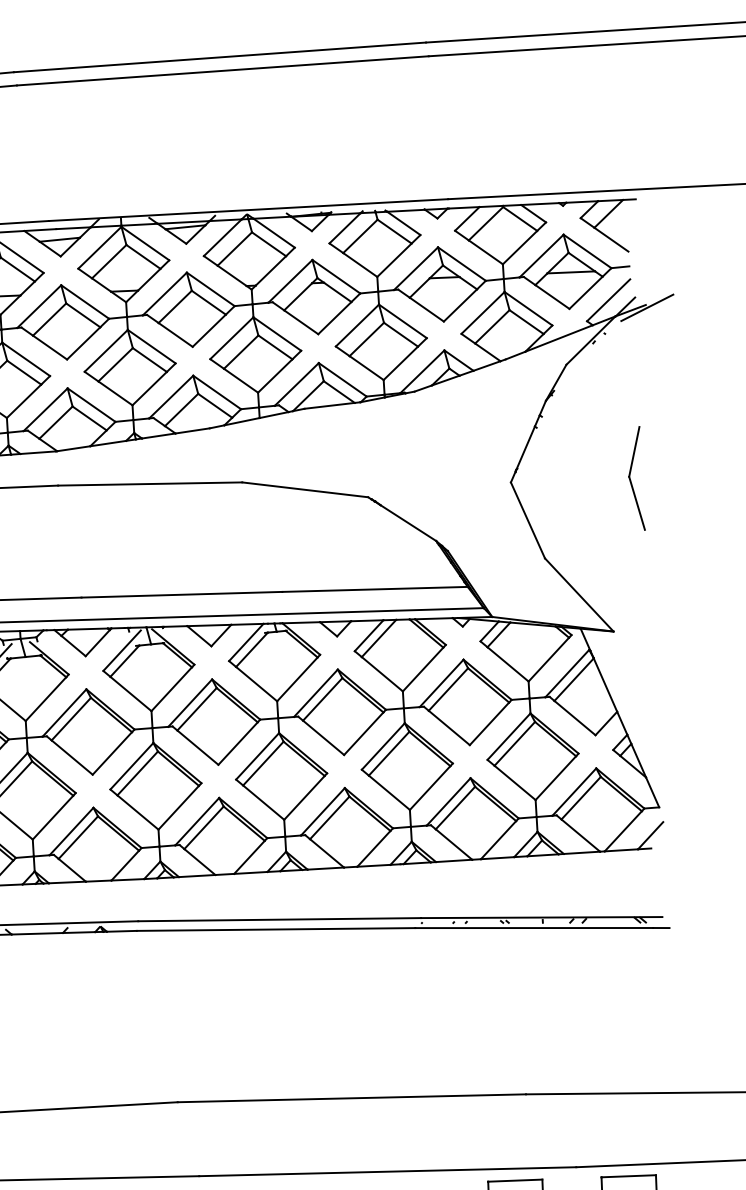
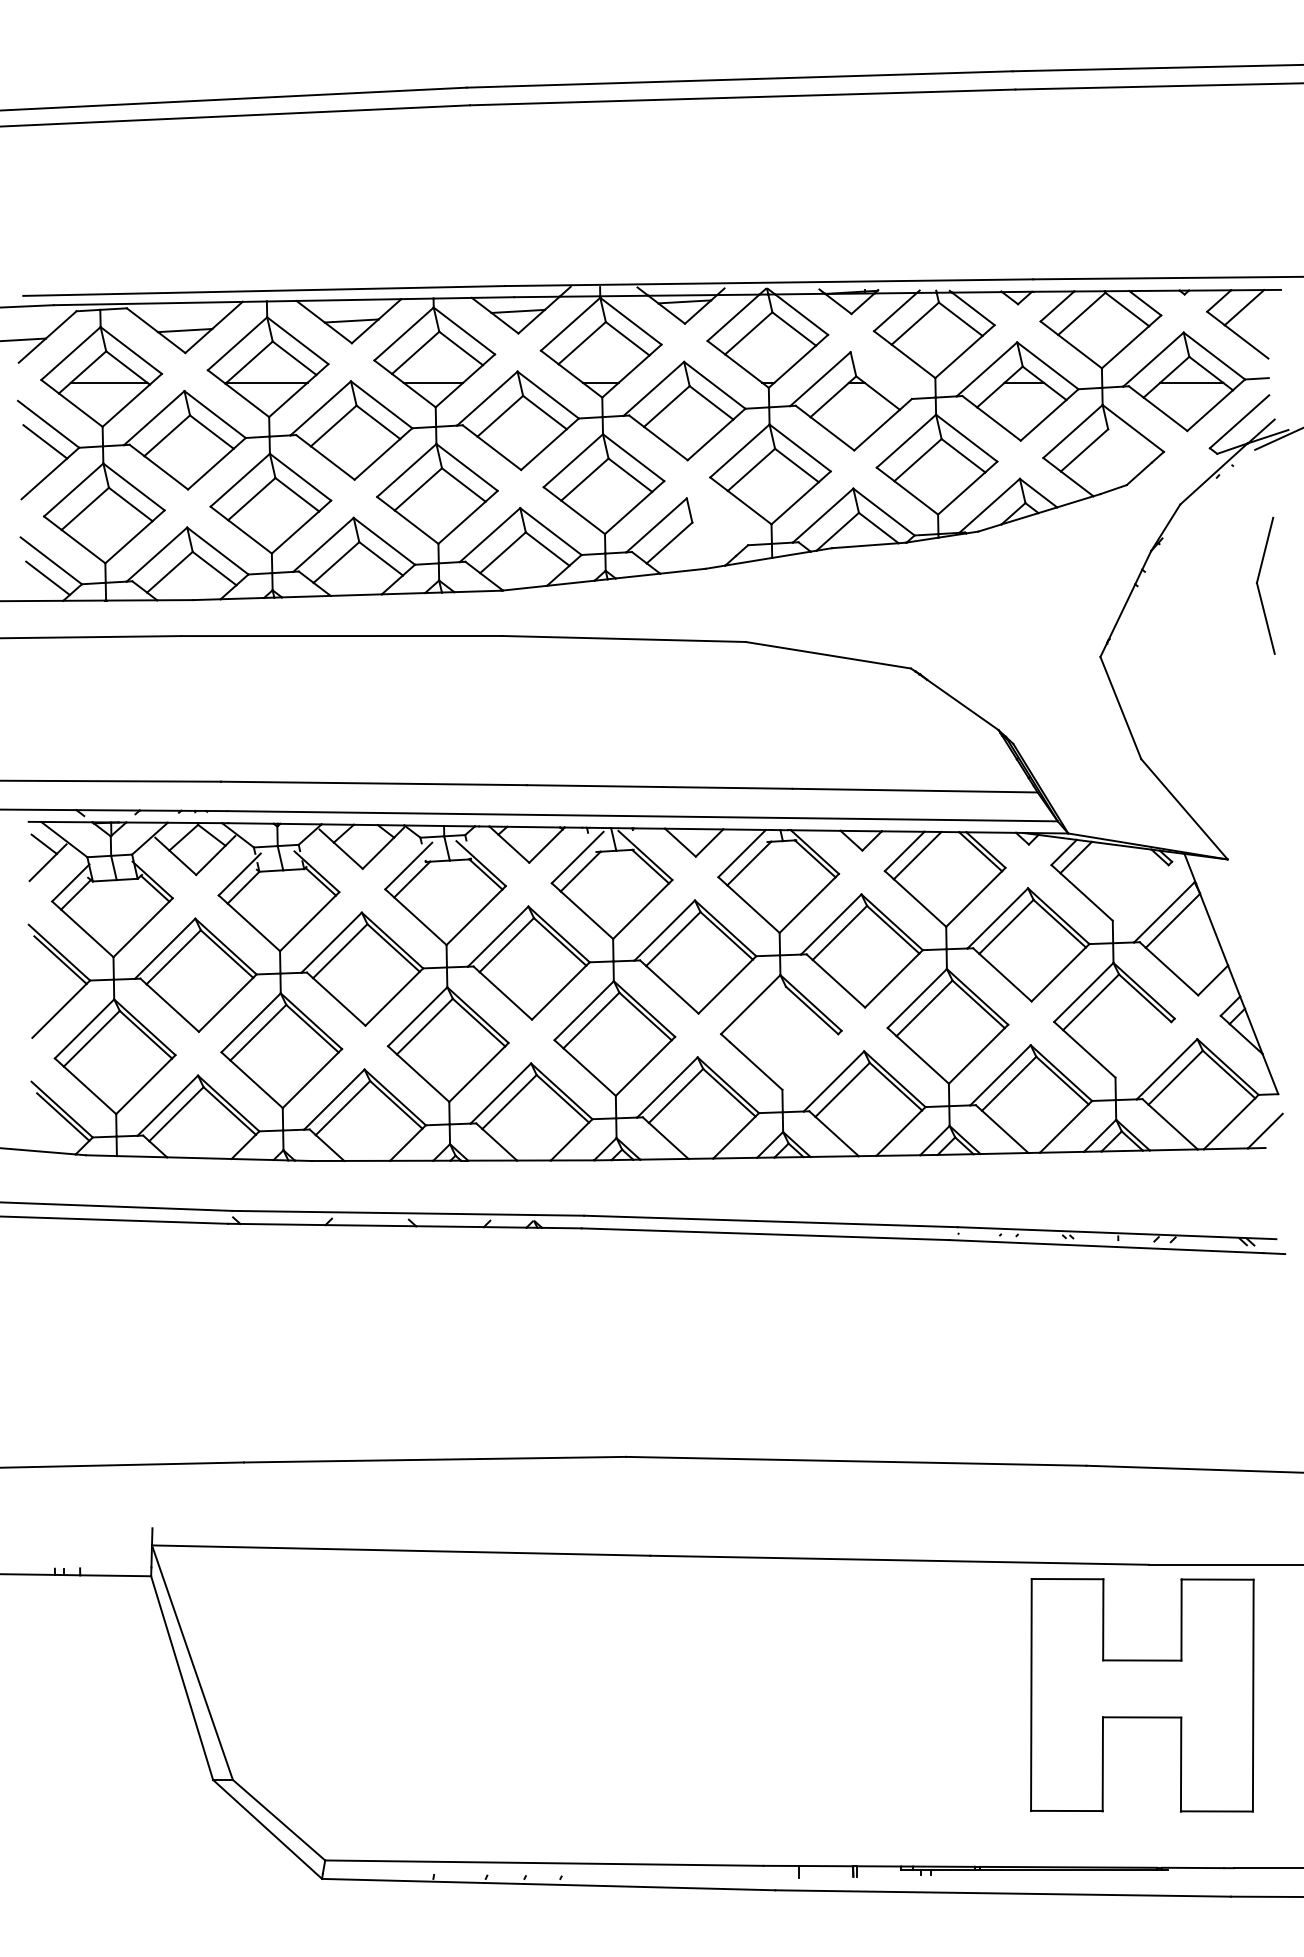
line: (335, 276) -> (880, 375), removed
line: (526, 321) -> (1129, 445), removed
line: (558, 338) -> (1171, 469), removed
line: (217, 392) -> (717, 521), removed
line: (215, 405) -> (714, 539), removed
part: (631, 480) -> (1259, 588), moved
line: (548, 659) -> (1140, 892), removed
line: (263, 763) -> (757, 1014), removed
line: (555, 777) -> (1143, 1049), removed
line: (304, 797) -> (810, 1061), removed

